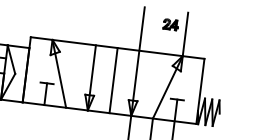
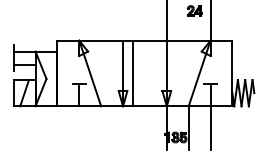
line: (113, 80) -> (132, 73), moved

